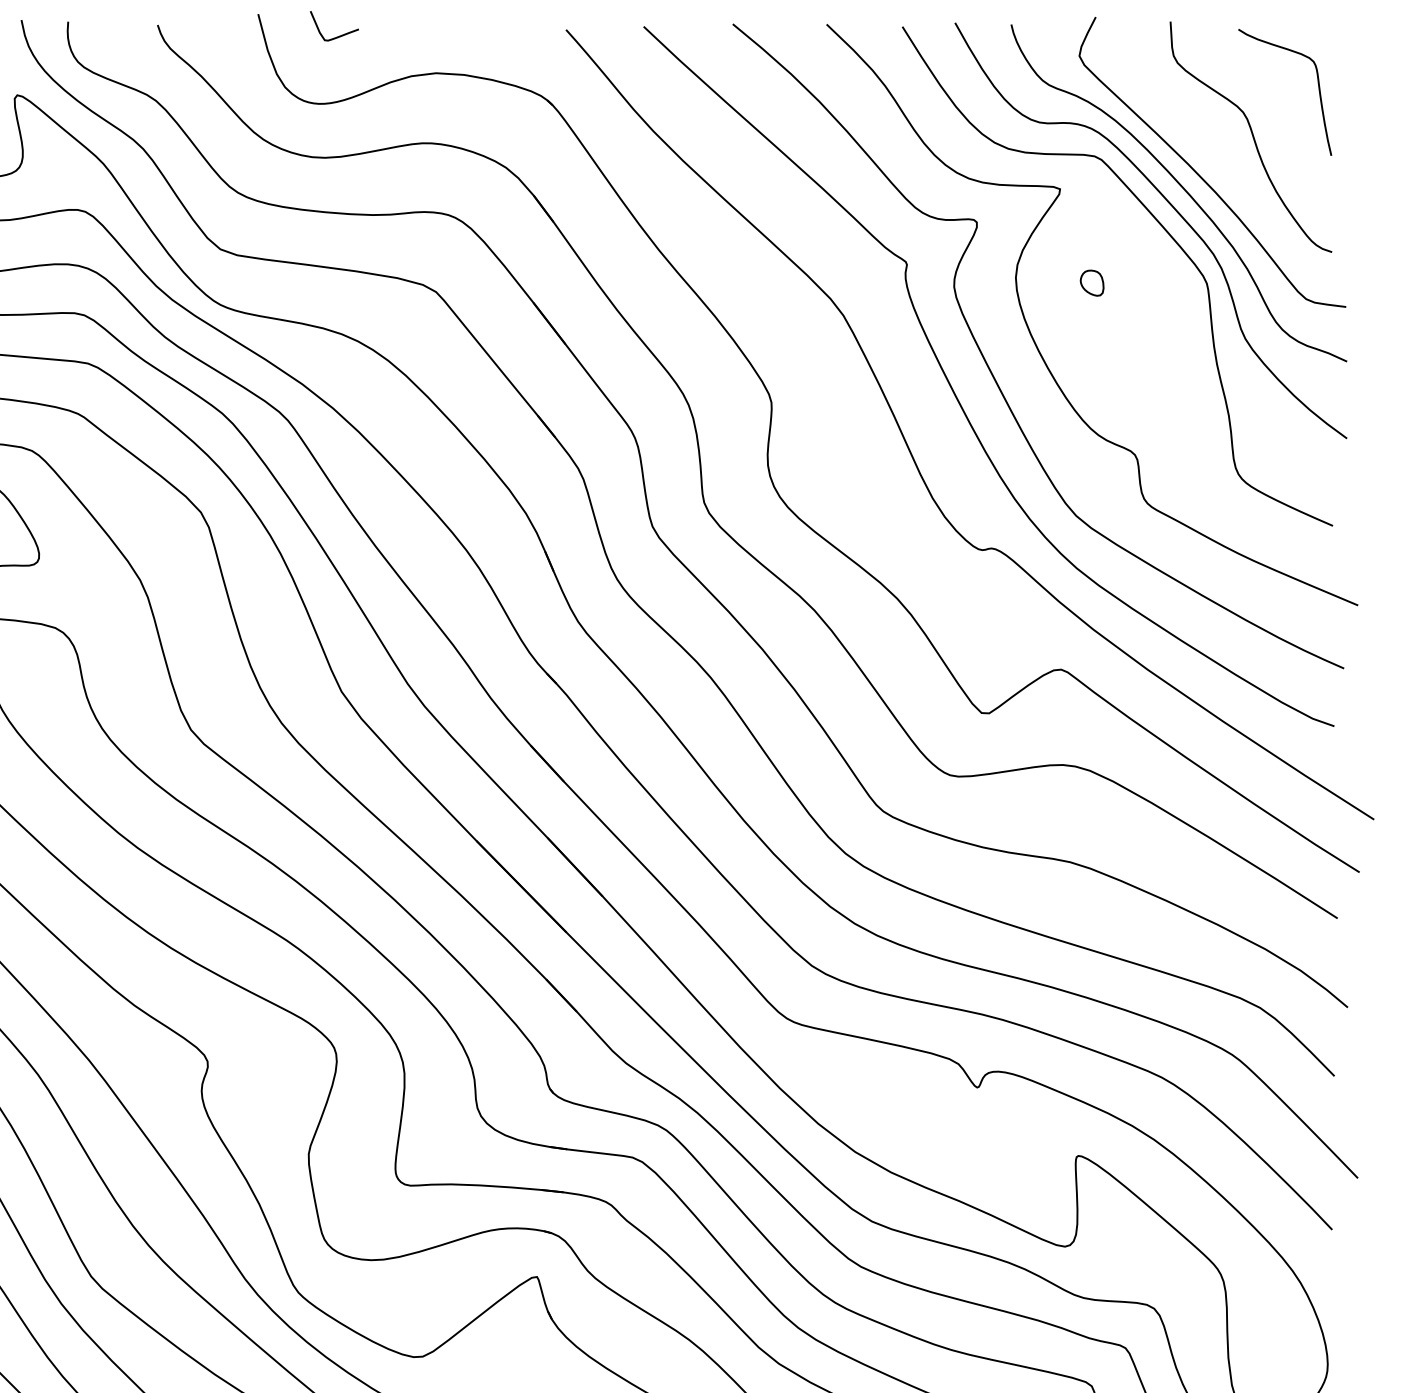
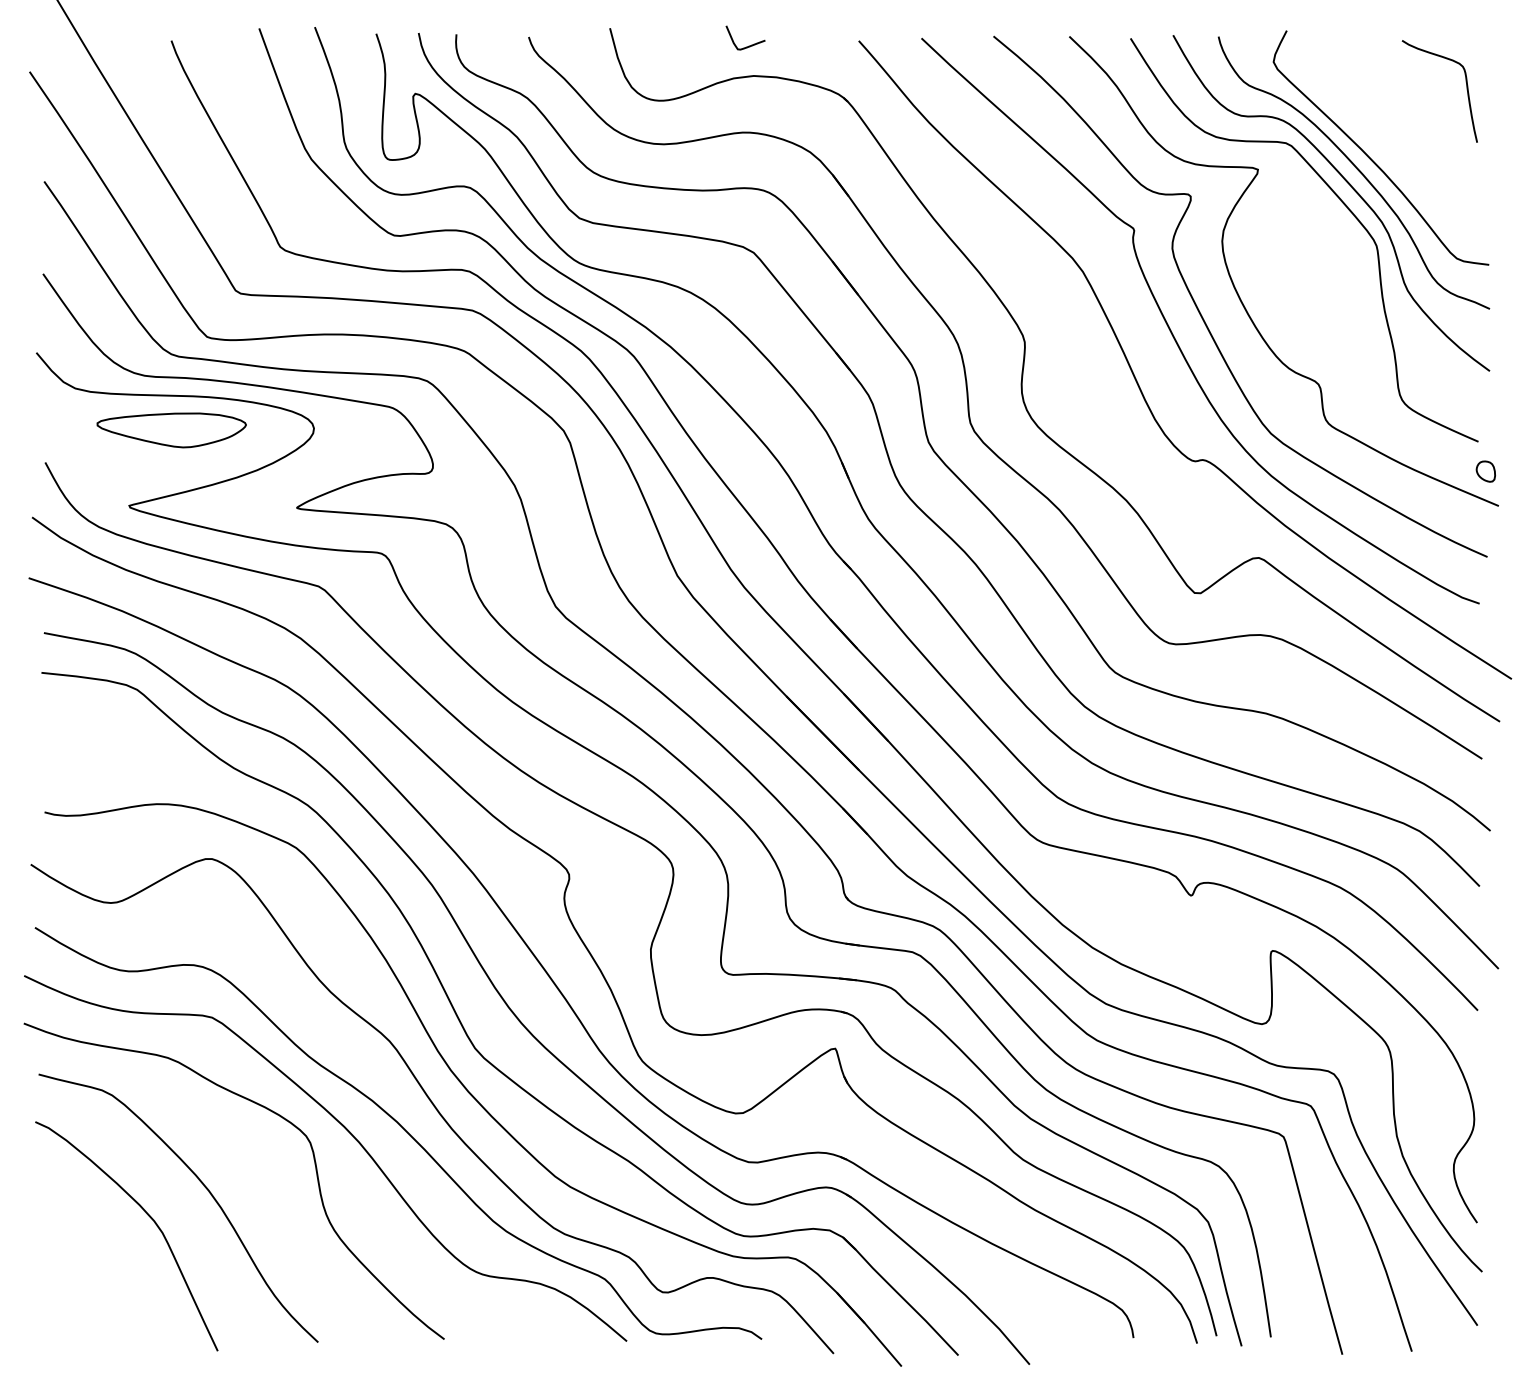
curve: (338, 35) -> (748, 45), moved
curve: (1252, 136) -> (1413, 127), removed
part: (1091, 283) -> (1485, 471), moved

